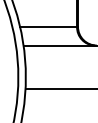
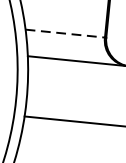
line: (49, 26) -> (66, 33), solid -> dashed

